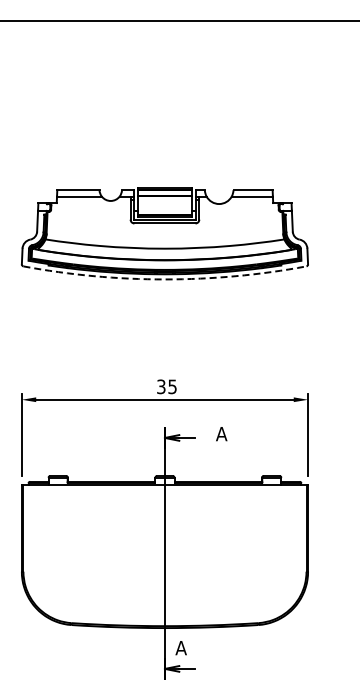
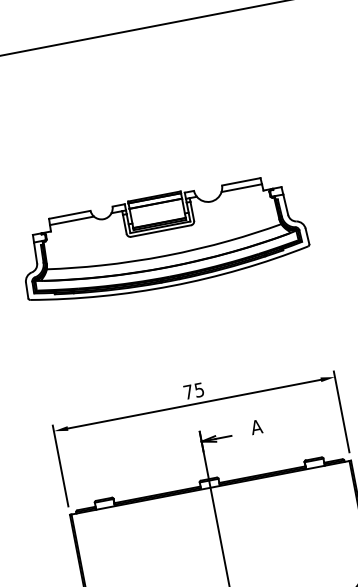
arc: (164, 279) -> (171, 286), dashed -> solid
text: (161, 386) -> (188, 391), 35 -> 75

